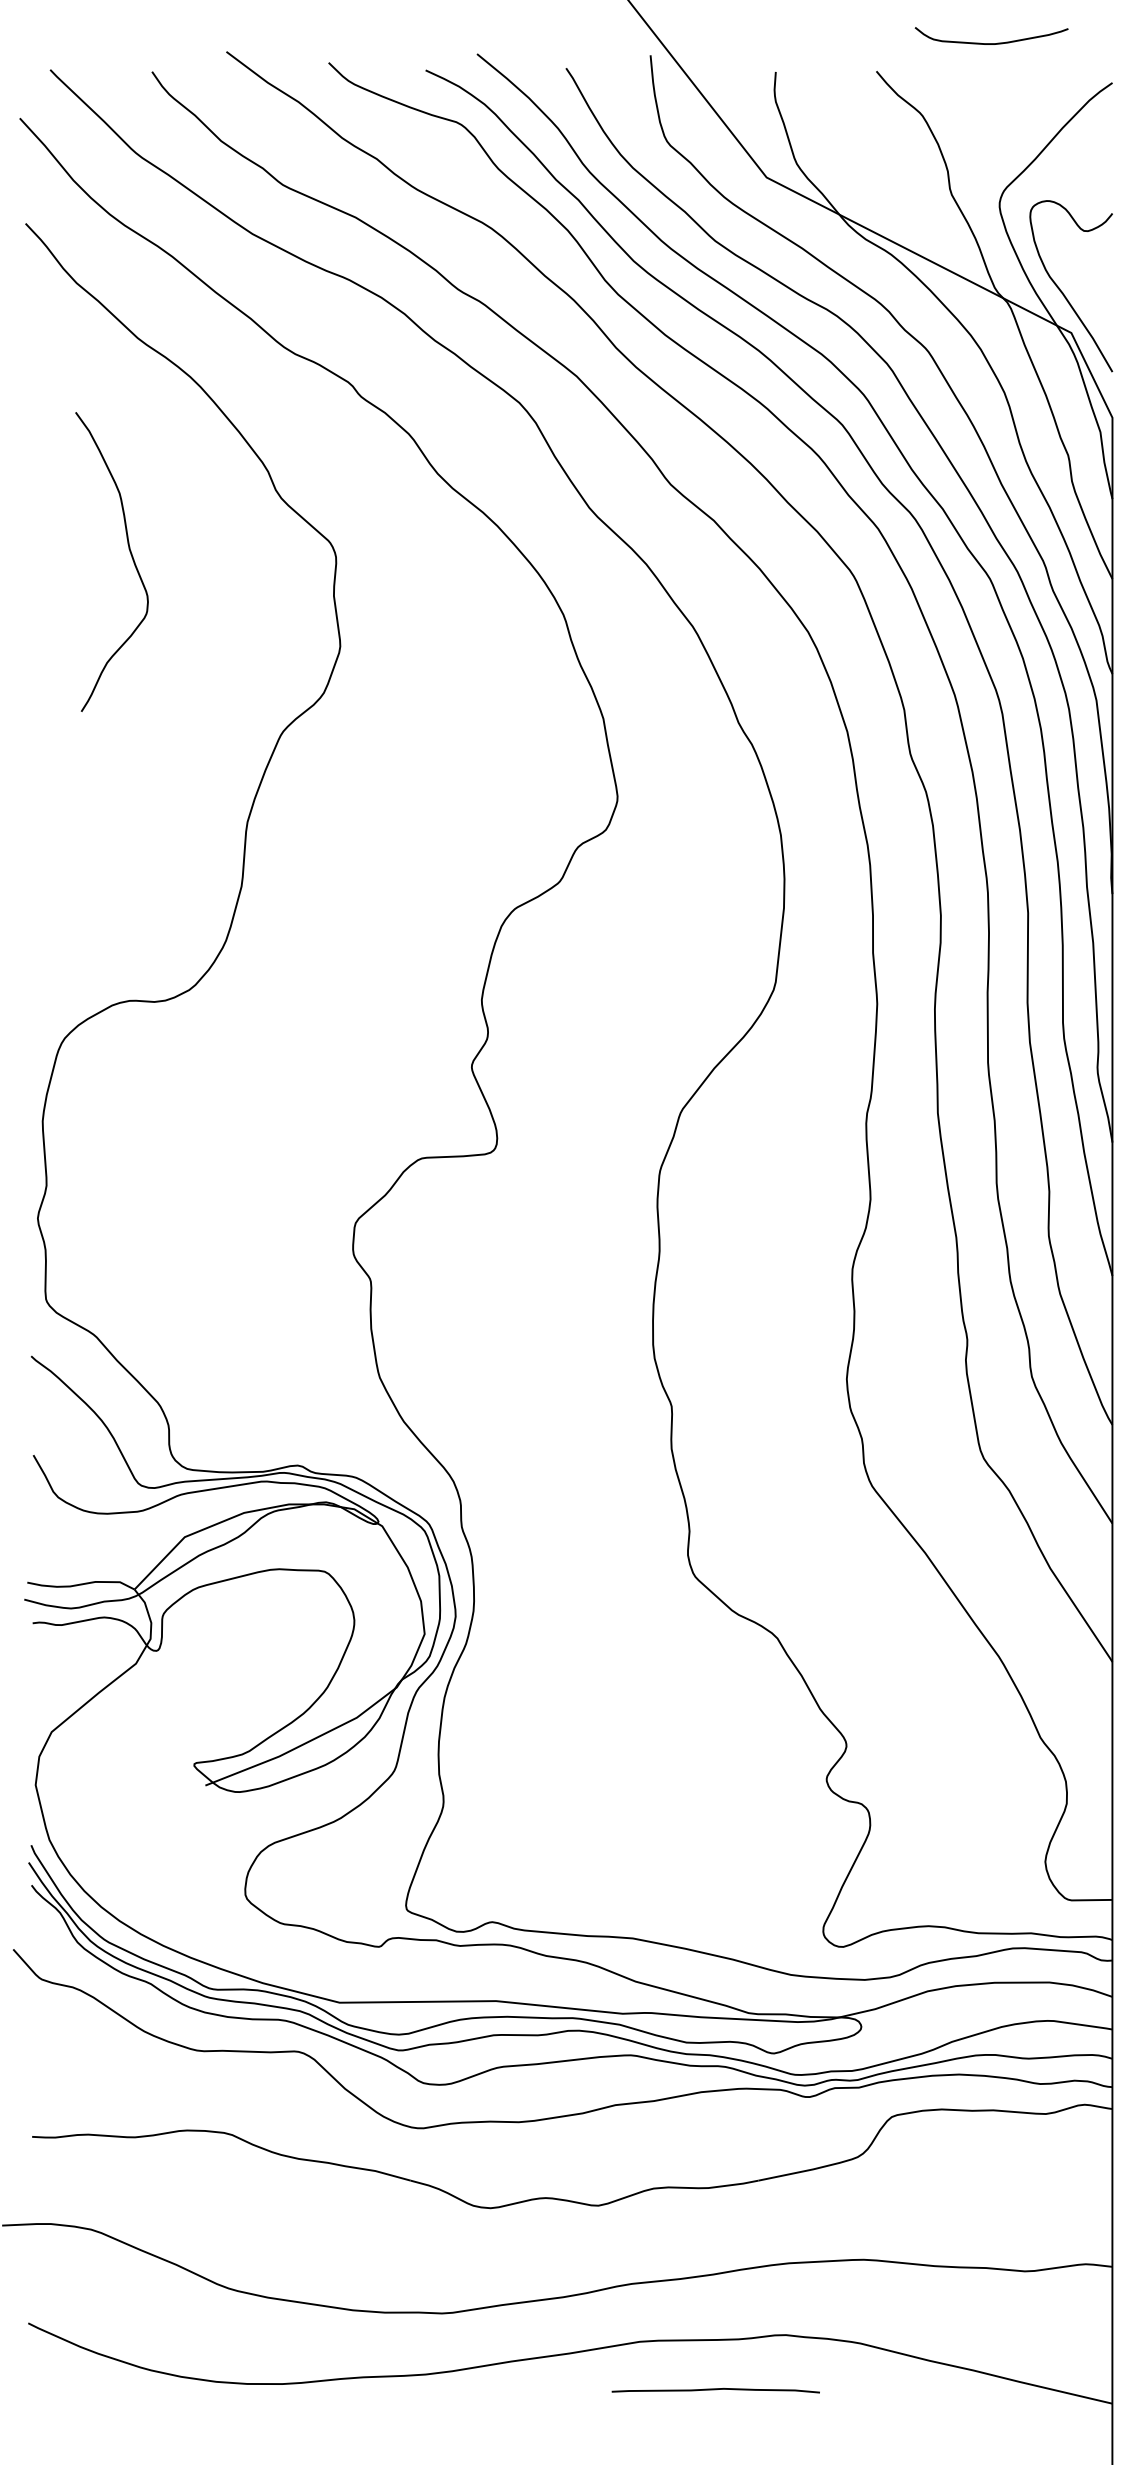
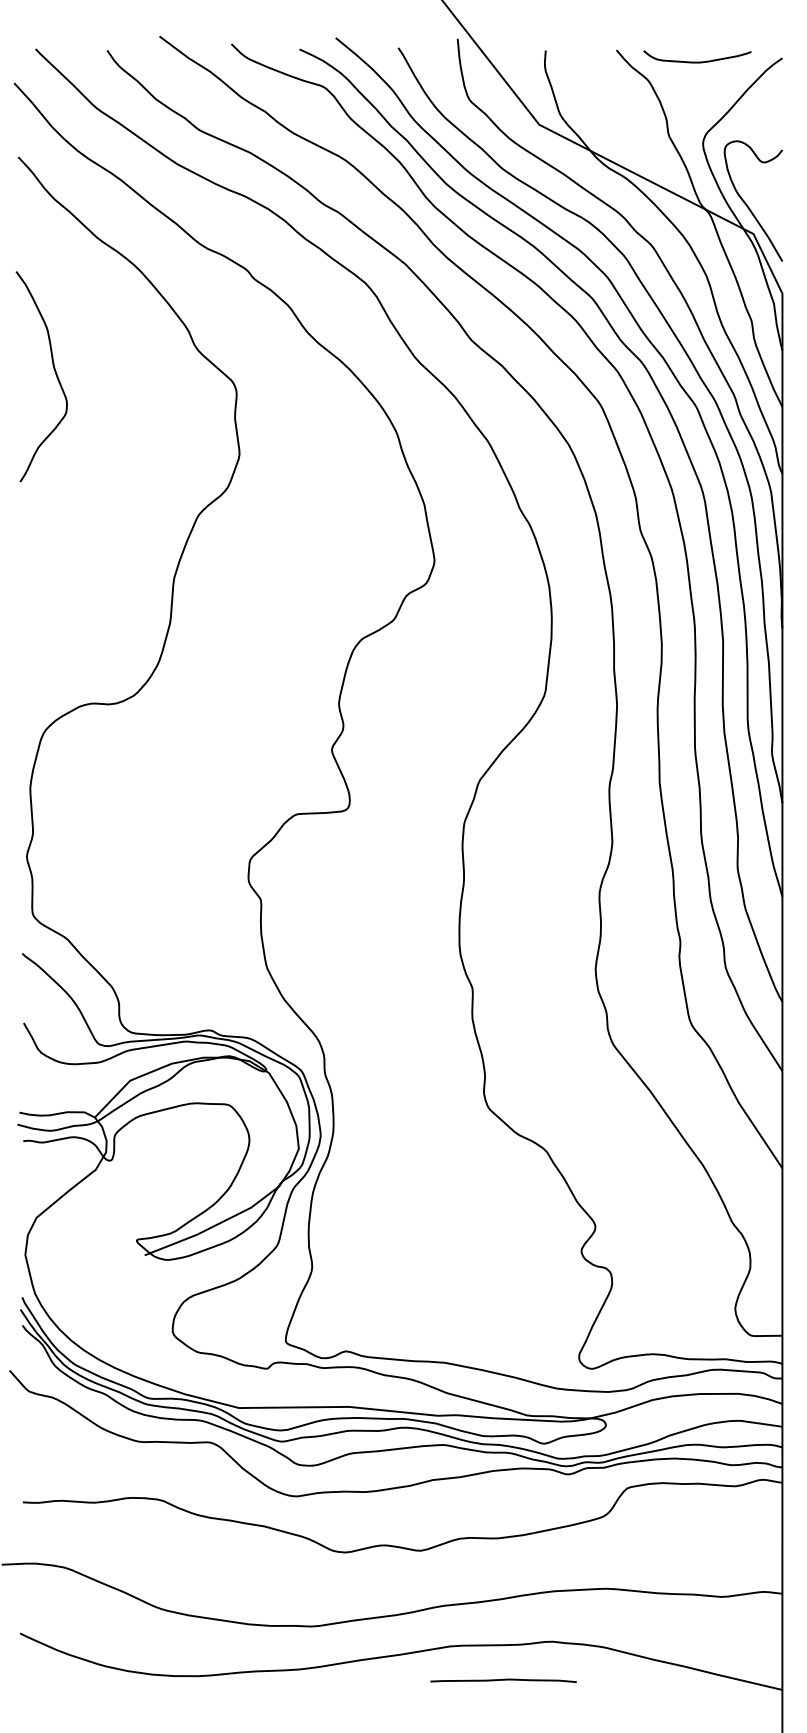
curve: (991, 43) -> (697, 62), moved
curve: (129, 552) -> (54, 370), moved

